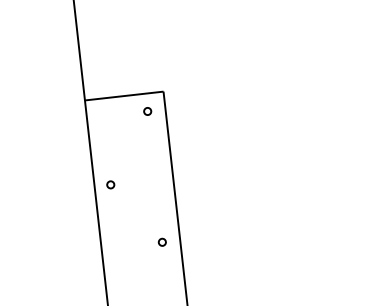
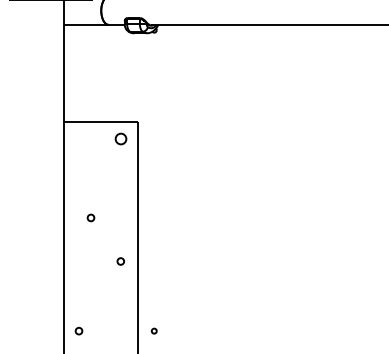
part: (147, 111) -> (120, 138), size x1.6
part: (110, 184) -> (90, 217), moved

